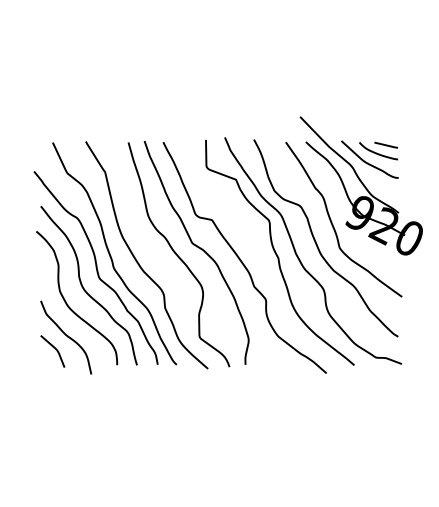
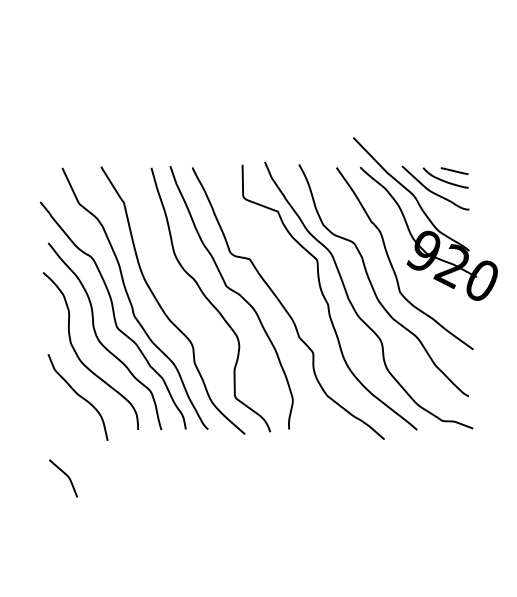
curve: (53, 348) -> (64, 475), moved

